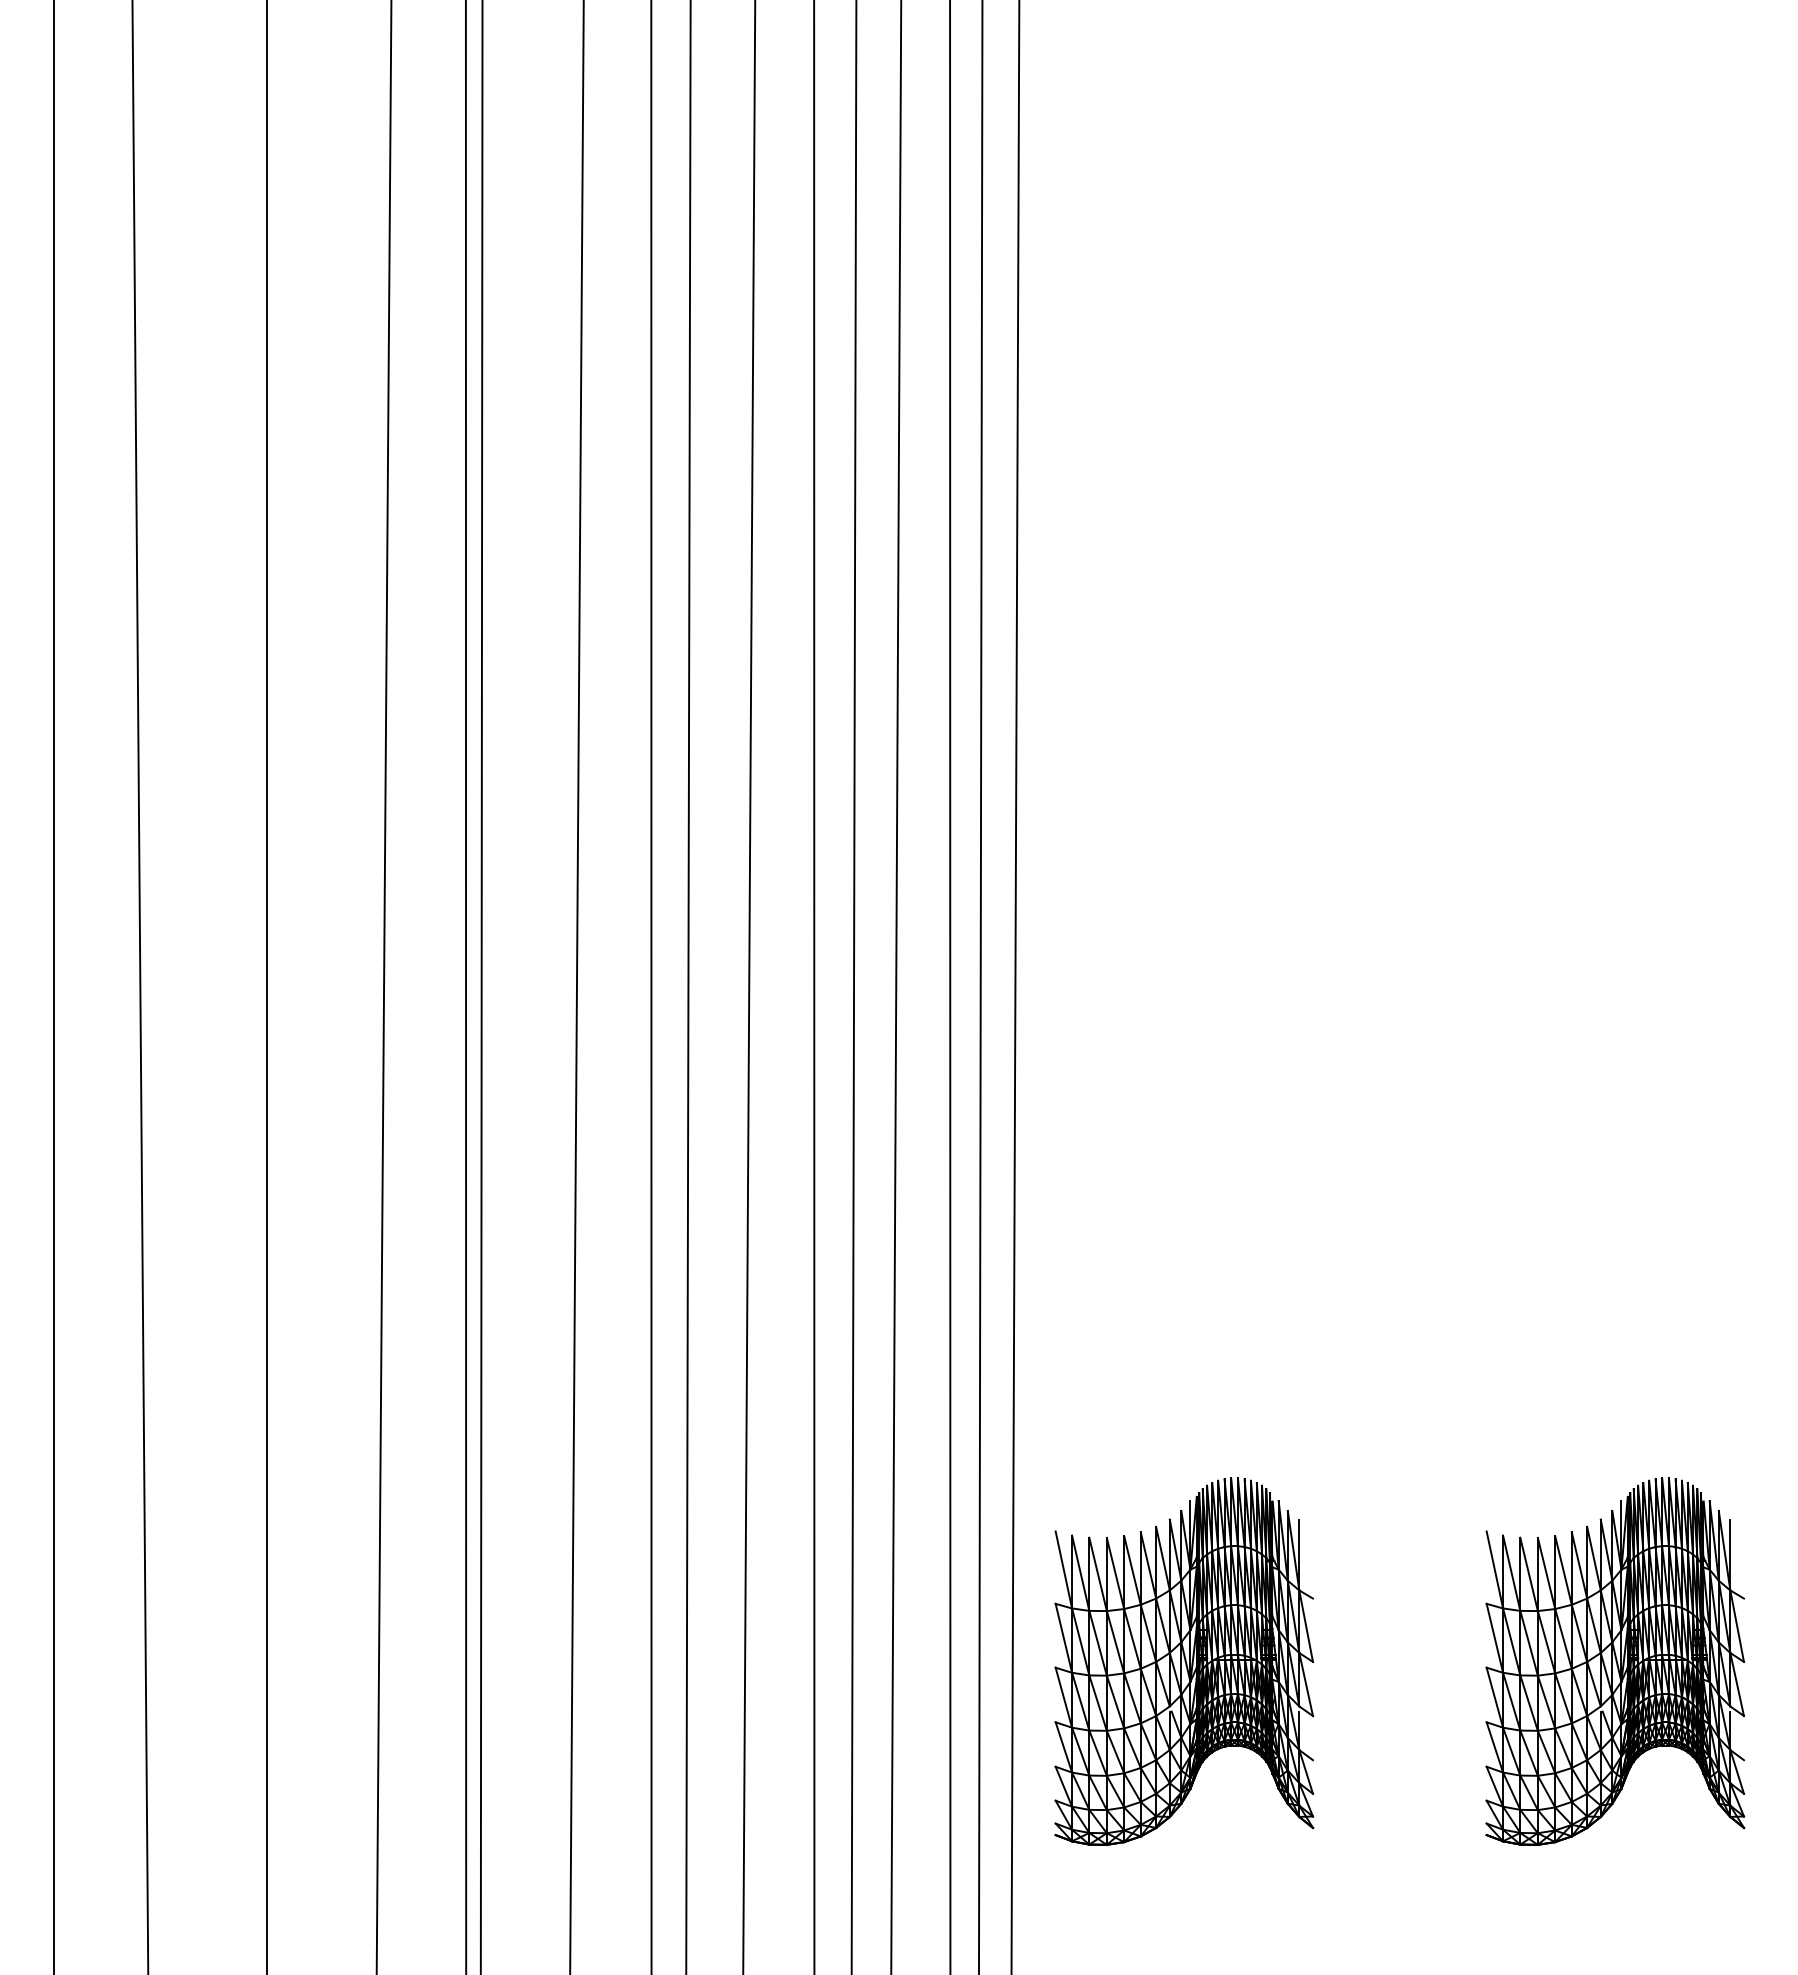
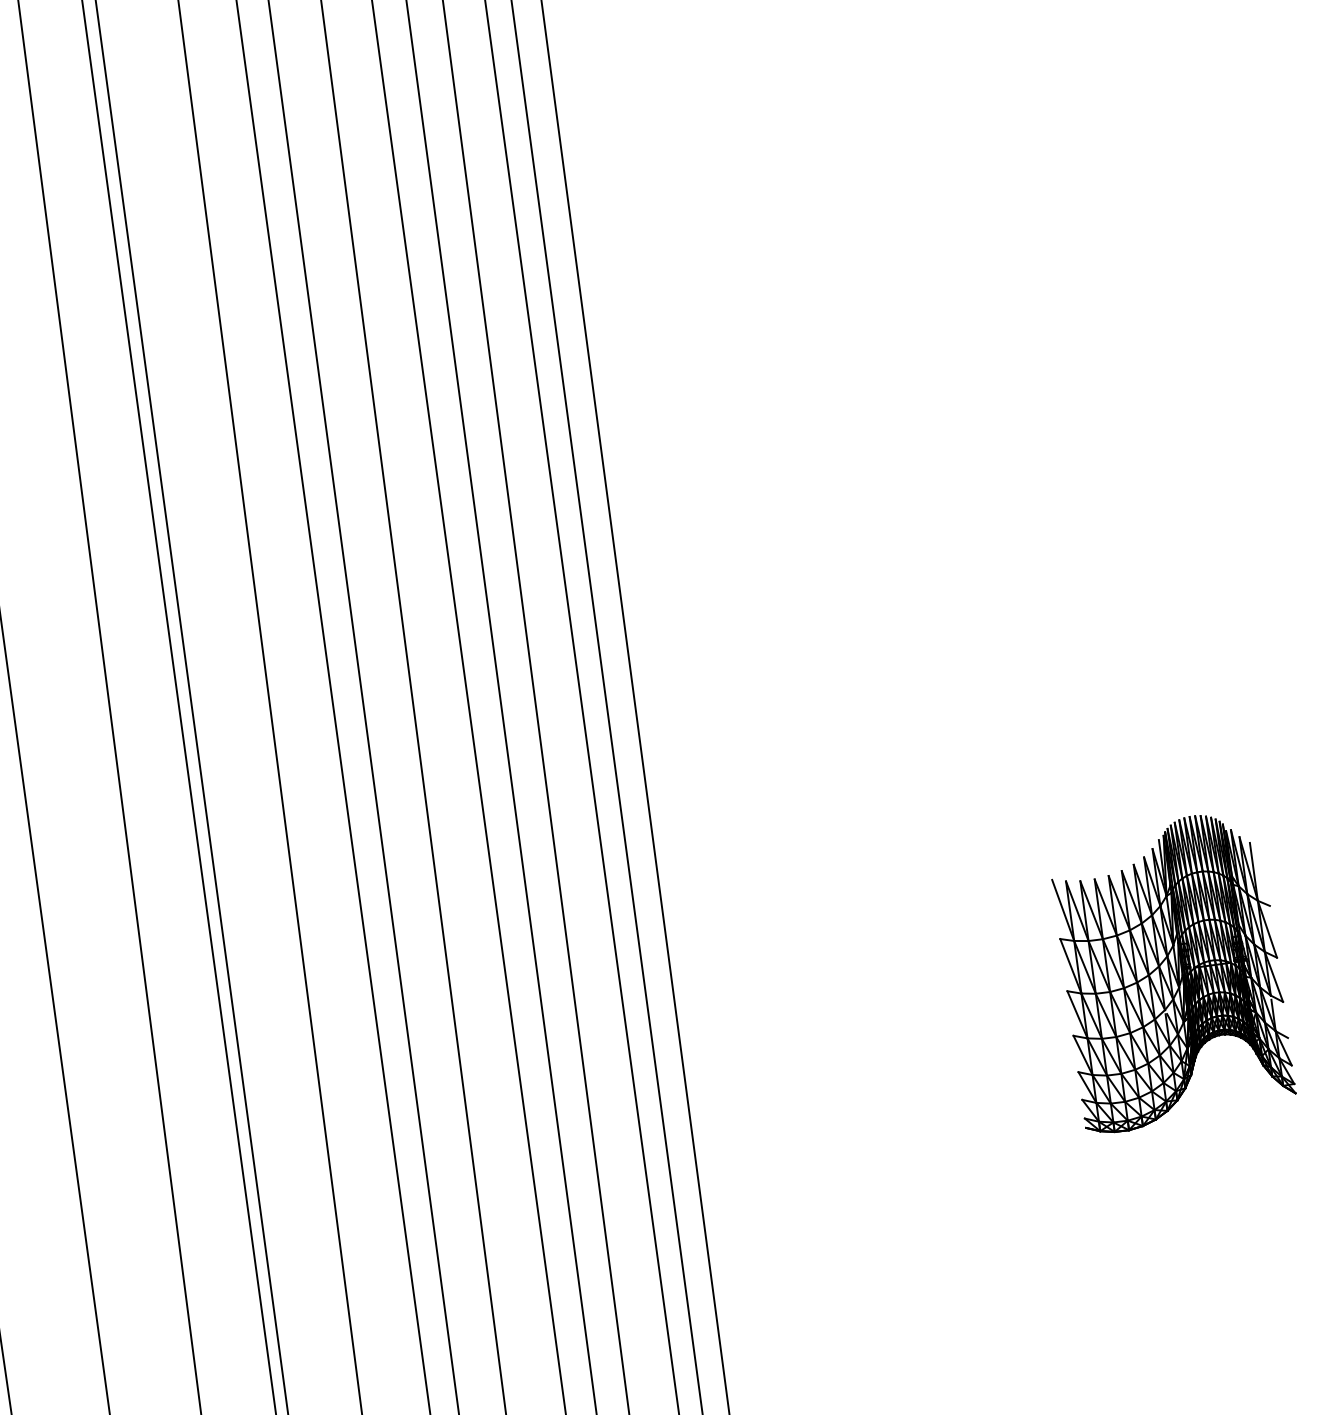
part: (1184, 1661) -> (819, 1019), removed

